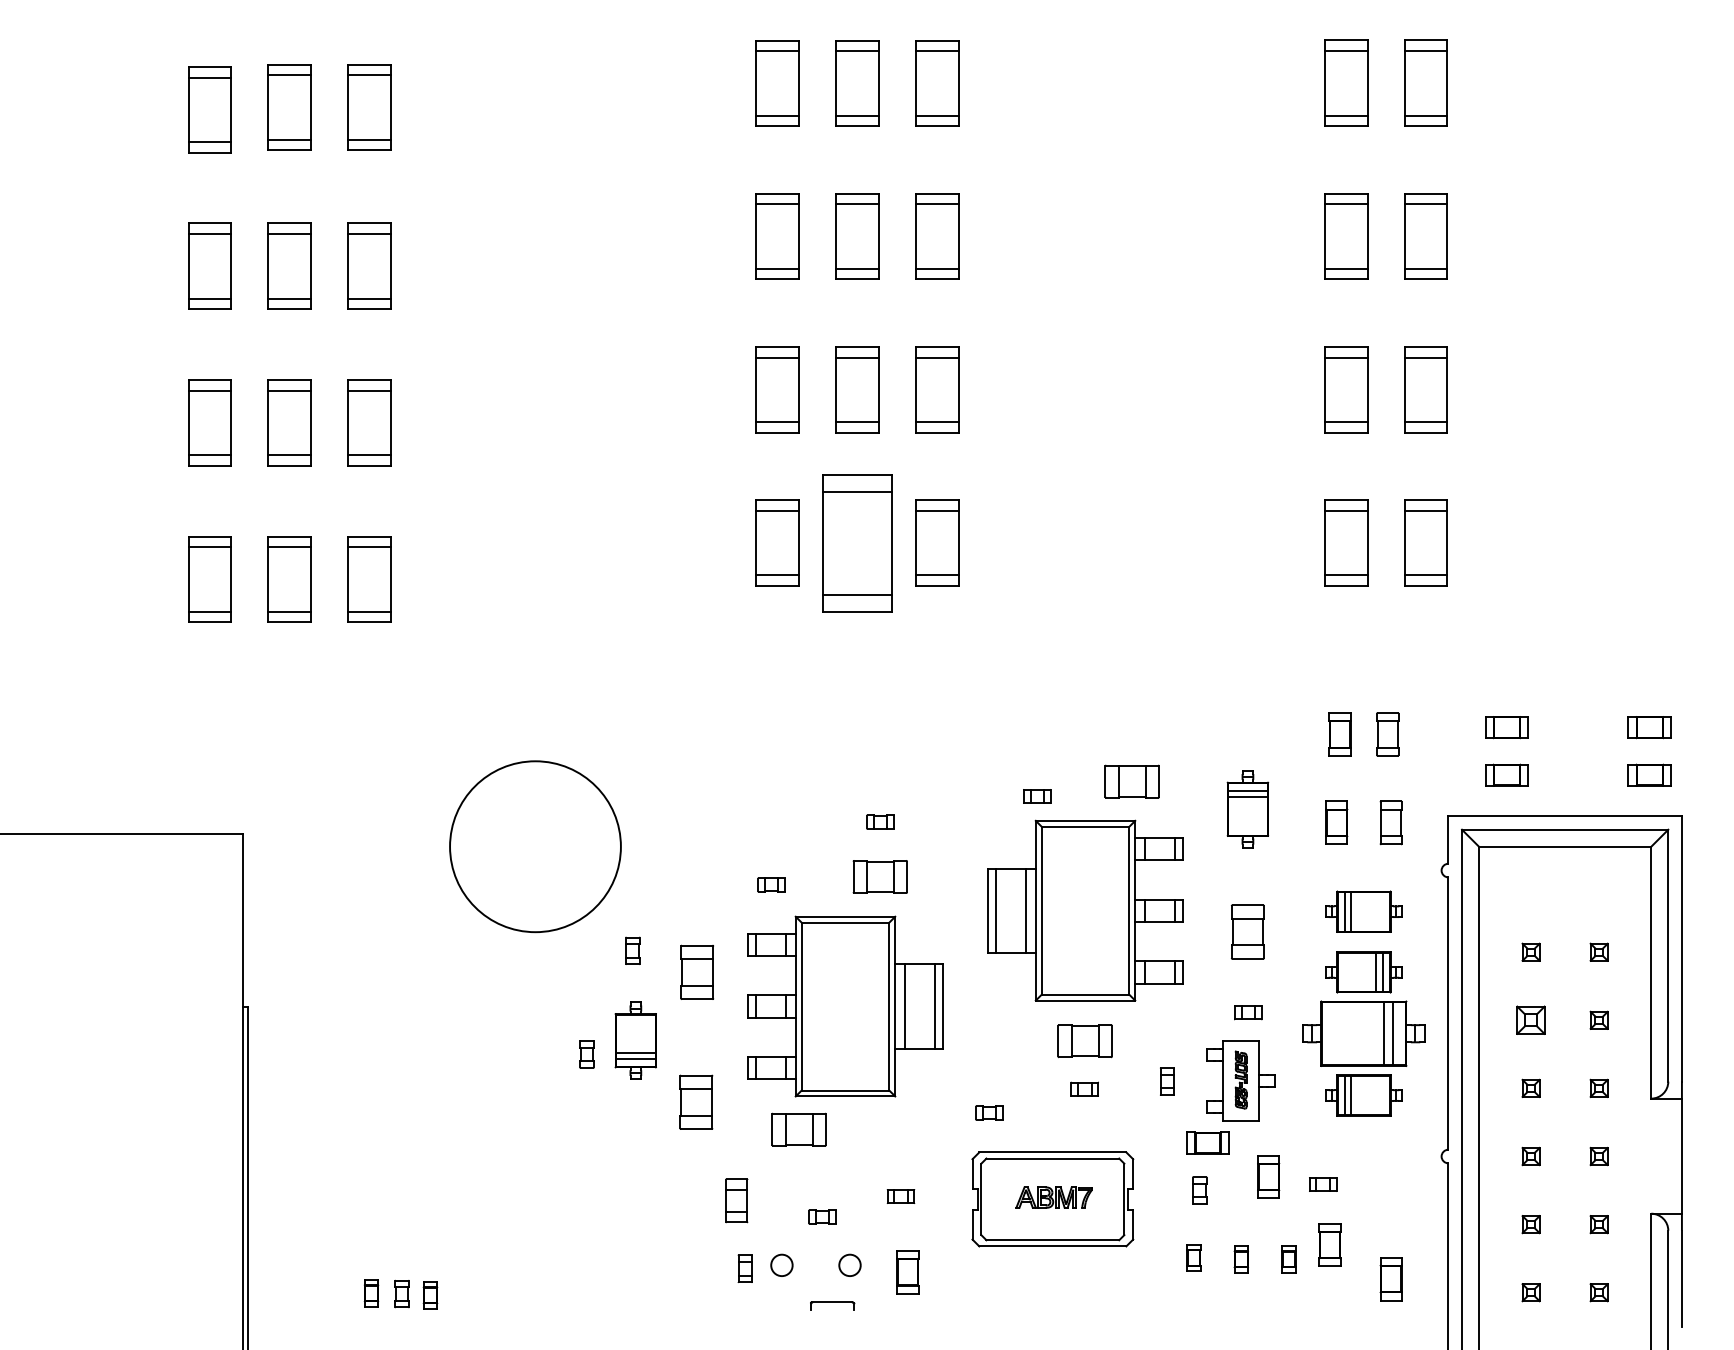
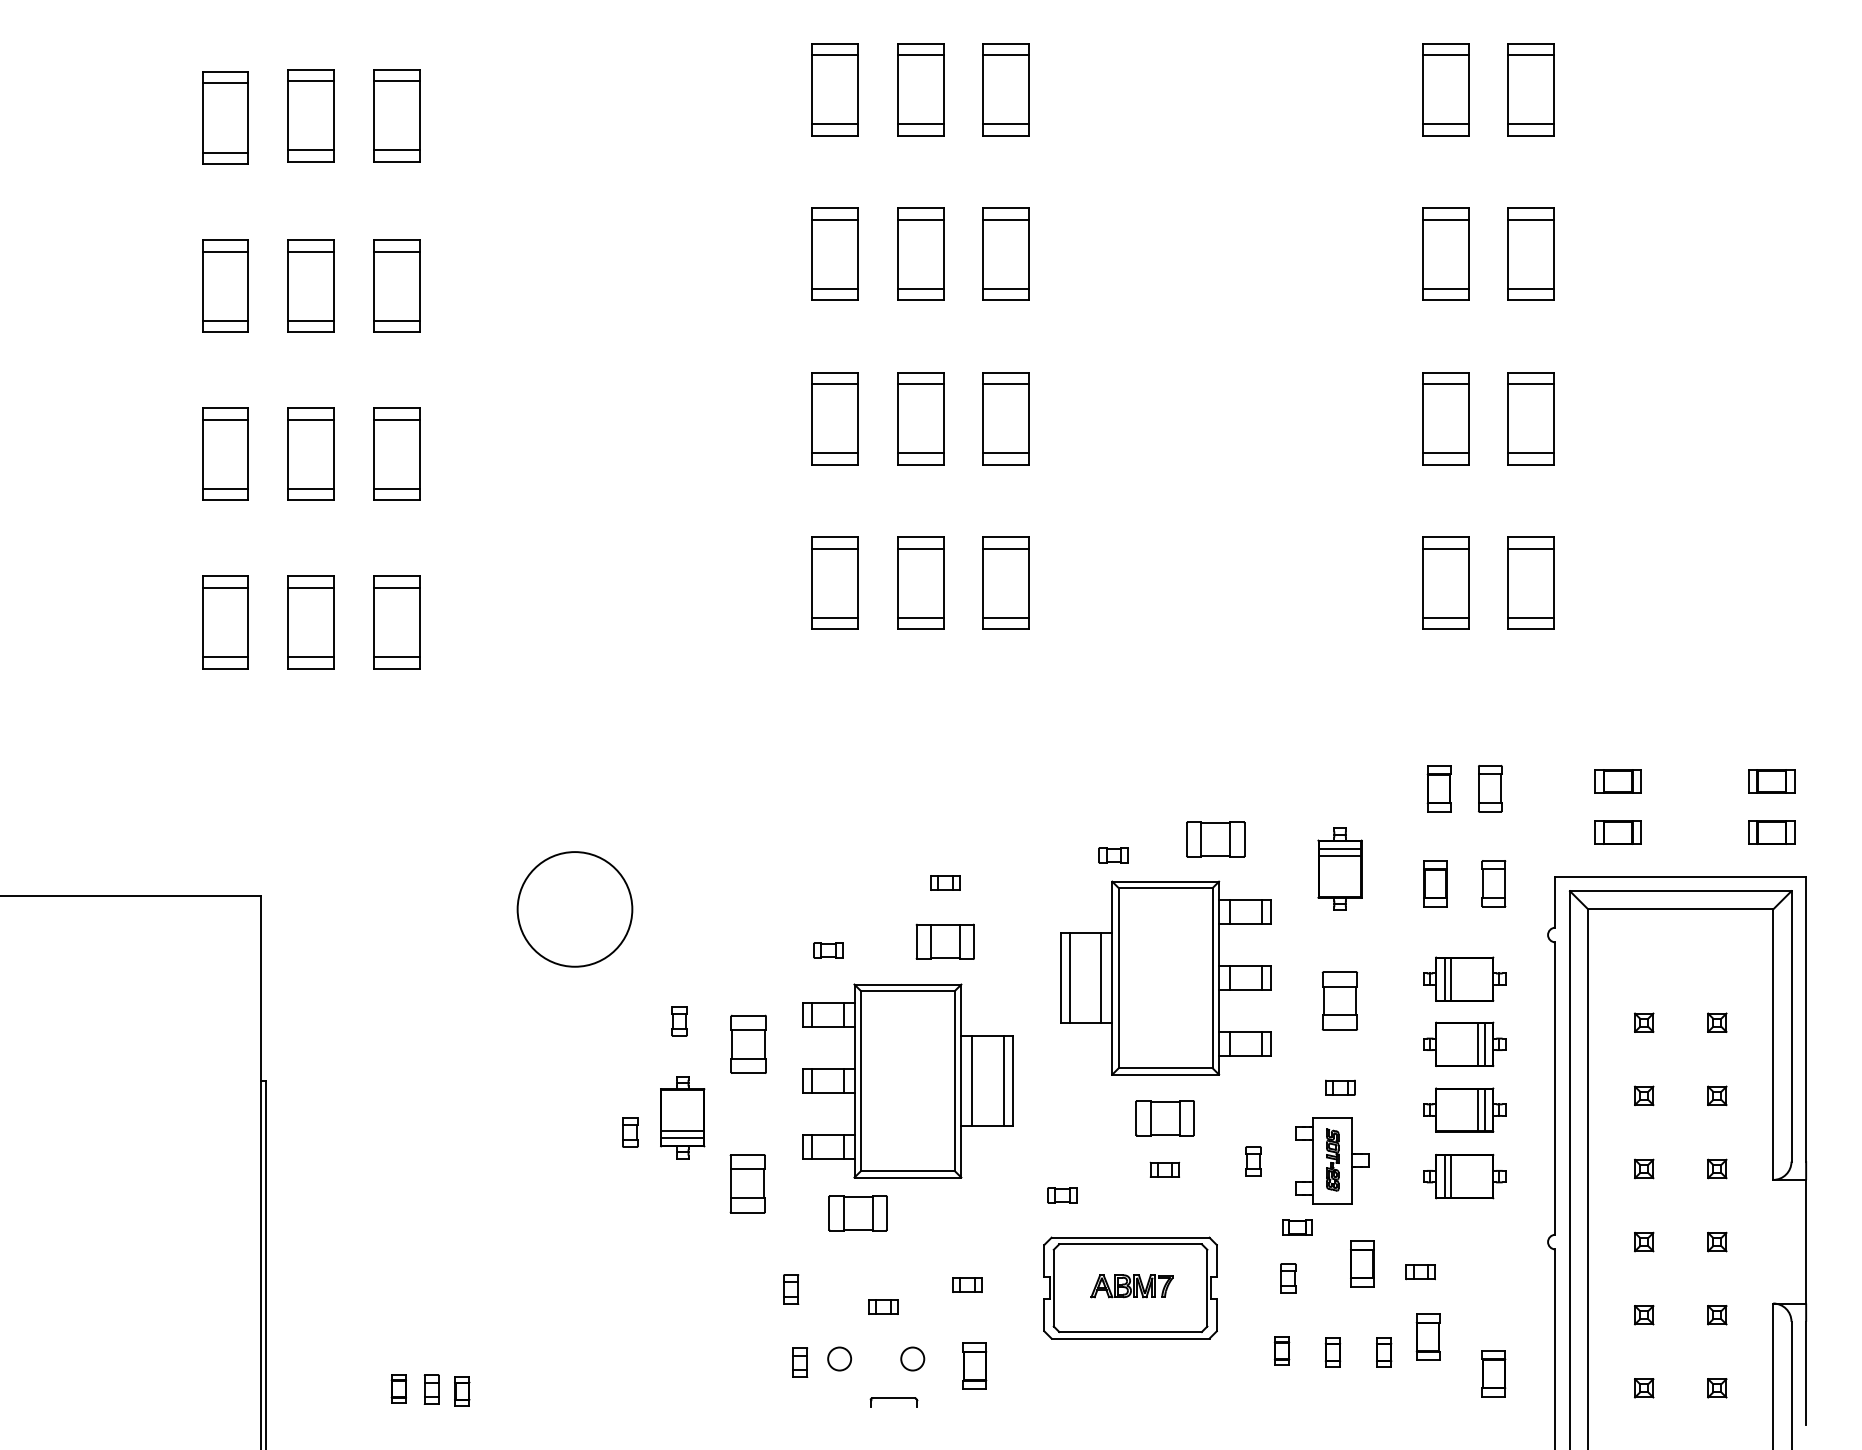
part: (857, 542) -> (920, 582), size x0.62
circle: (535, 846) -> (574, 909), size x0.62
part: (1531, 1020) -> (1644, 1095), size x0.62
part: (1363, 1033) -> (1464, 1109), size x0.62
part: (1208, 1142) -> (1297, 1227), size x0.62
part: (737, 1200) -> (791, 1289), size x0.62

